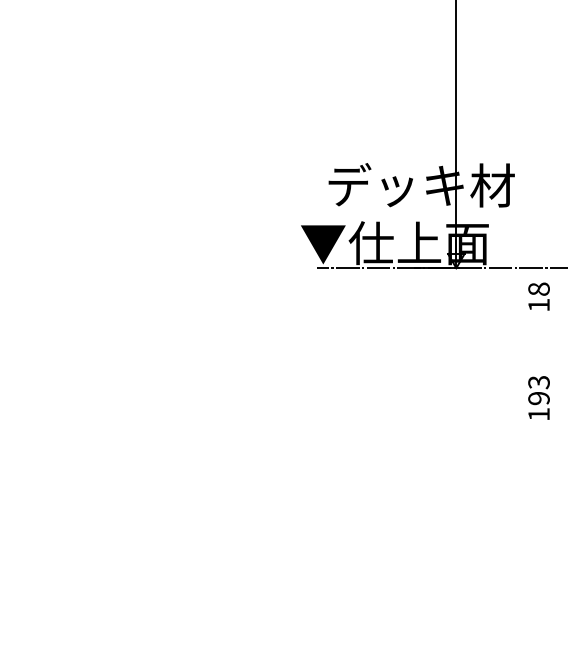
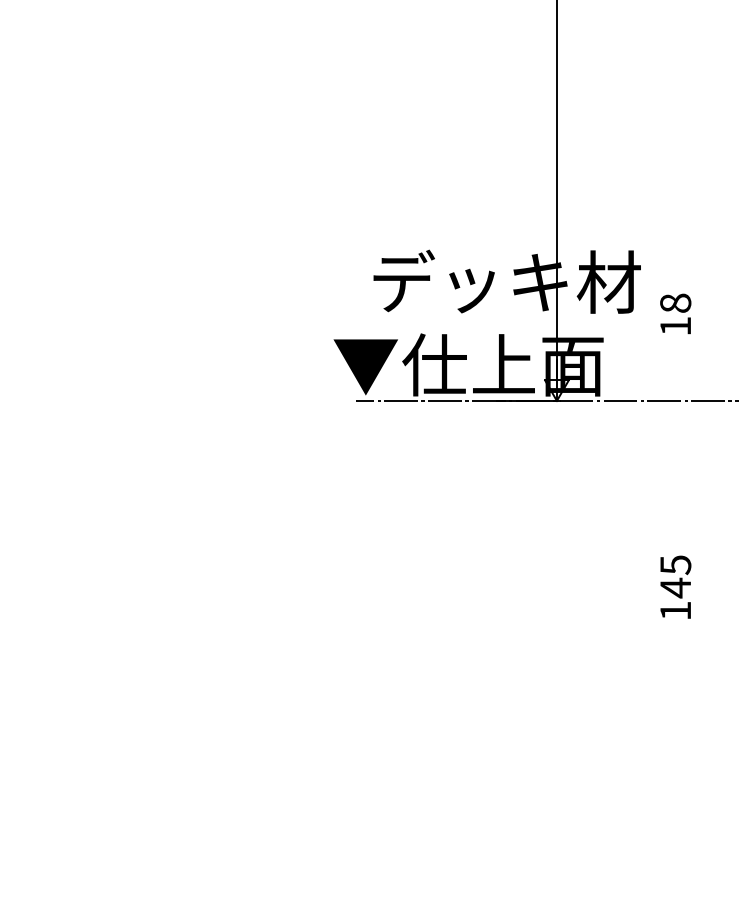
text: (538, 296) -> (674, 313), moved
text: (538, 390) -> (674, 576), 193 -> 145

